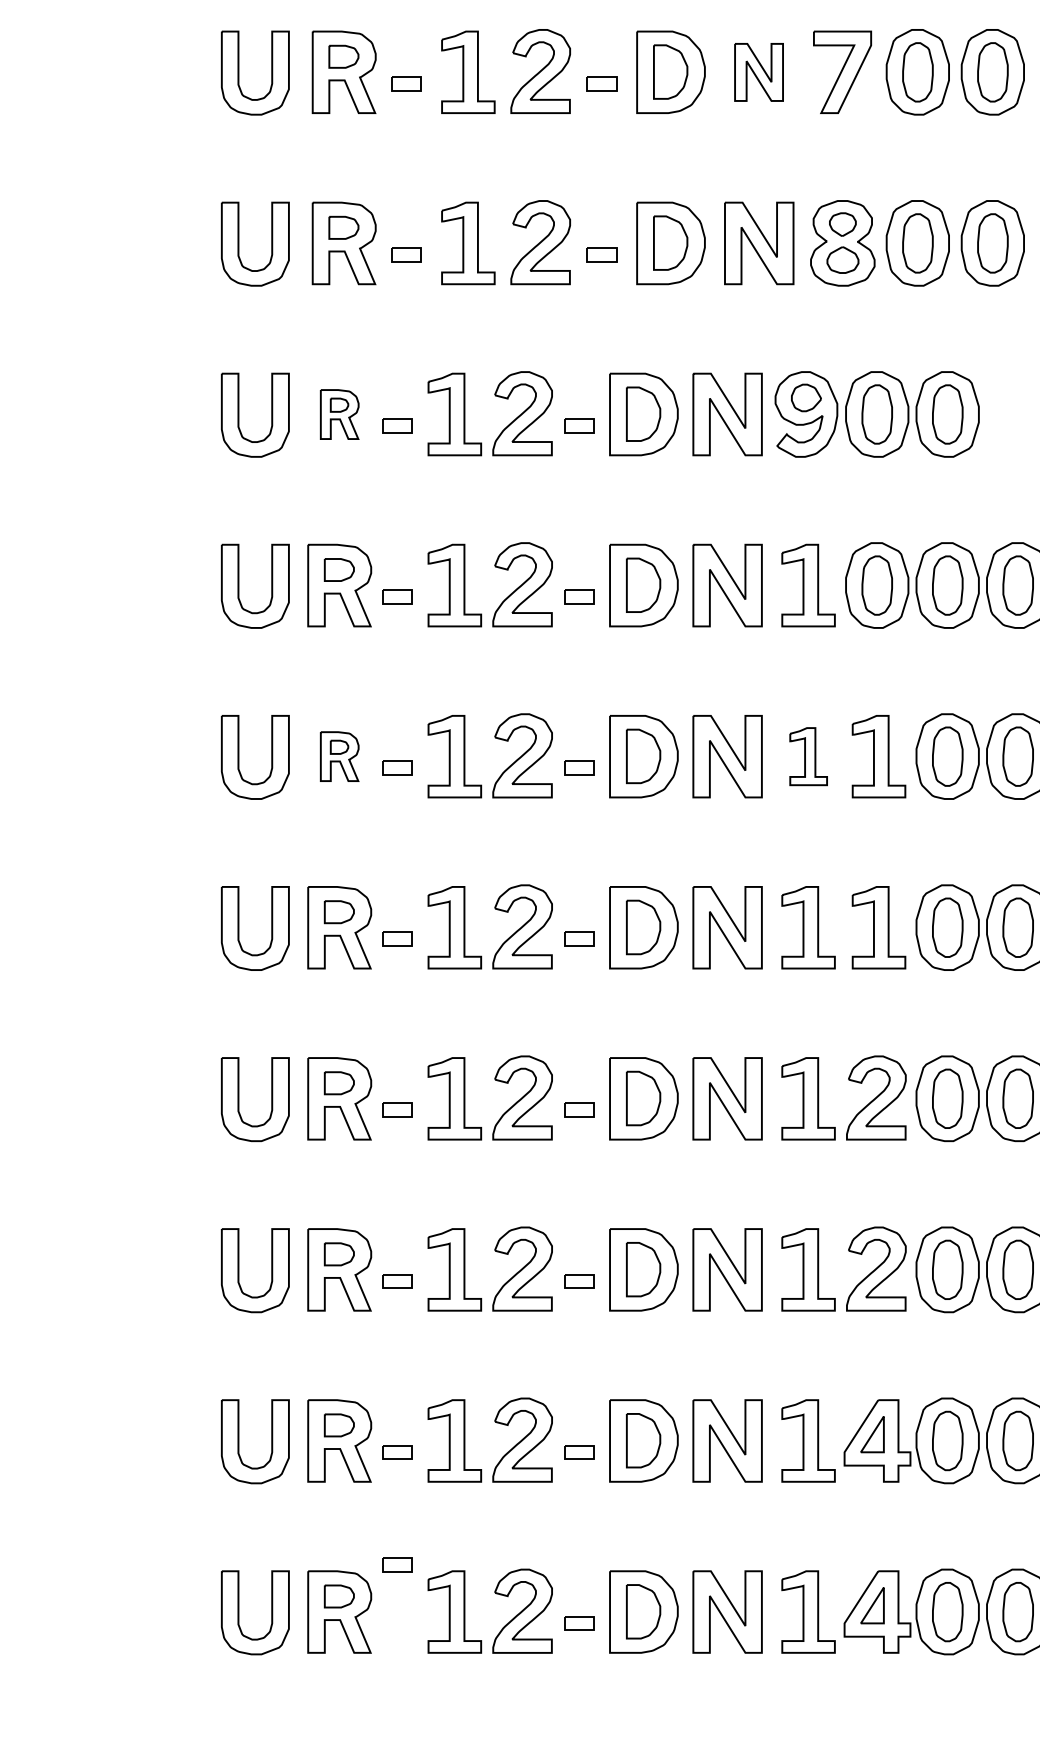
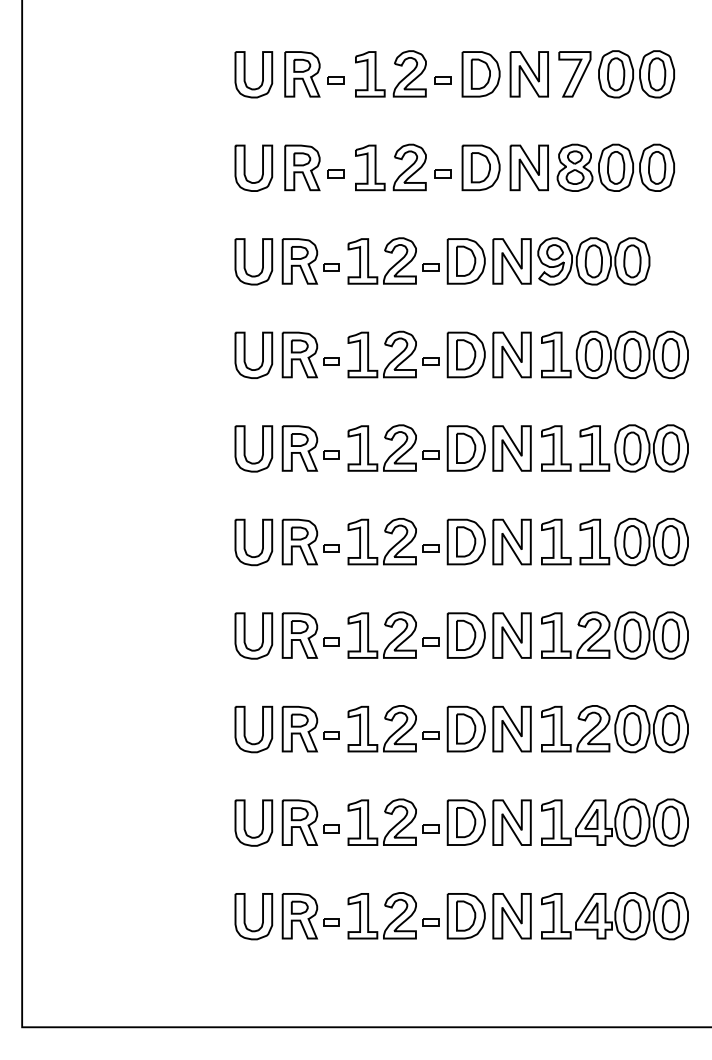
part: (757, 72) -> (528, 74), size x1.43
part: (338, 414) -> (299, 261), size x1.67
part: (338, 756) -> (299, 448), size x1.67
part: (808, 756) -> (556, 448), size x1.43
part: (397, 1565) -> (331, 922), moved

